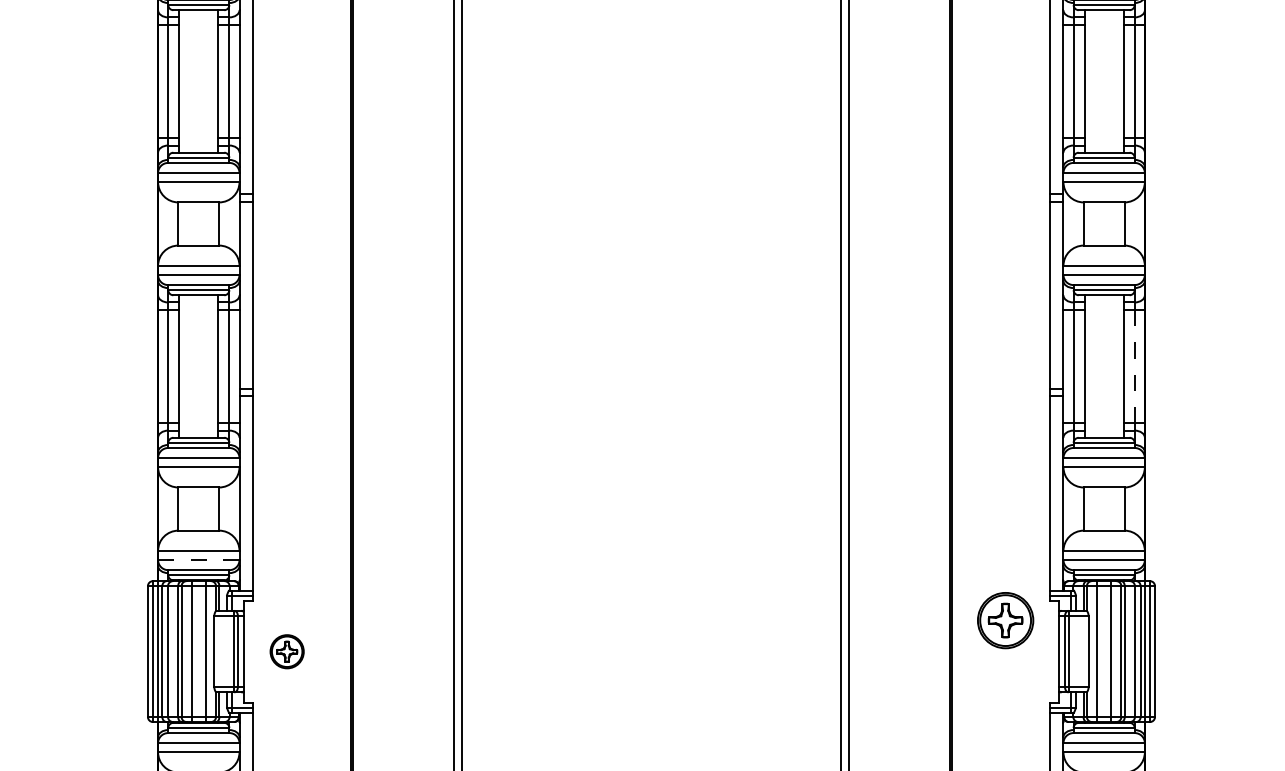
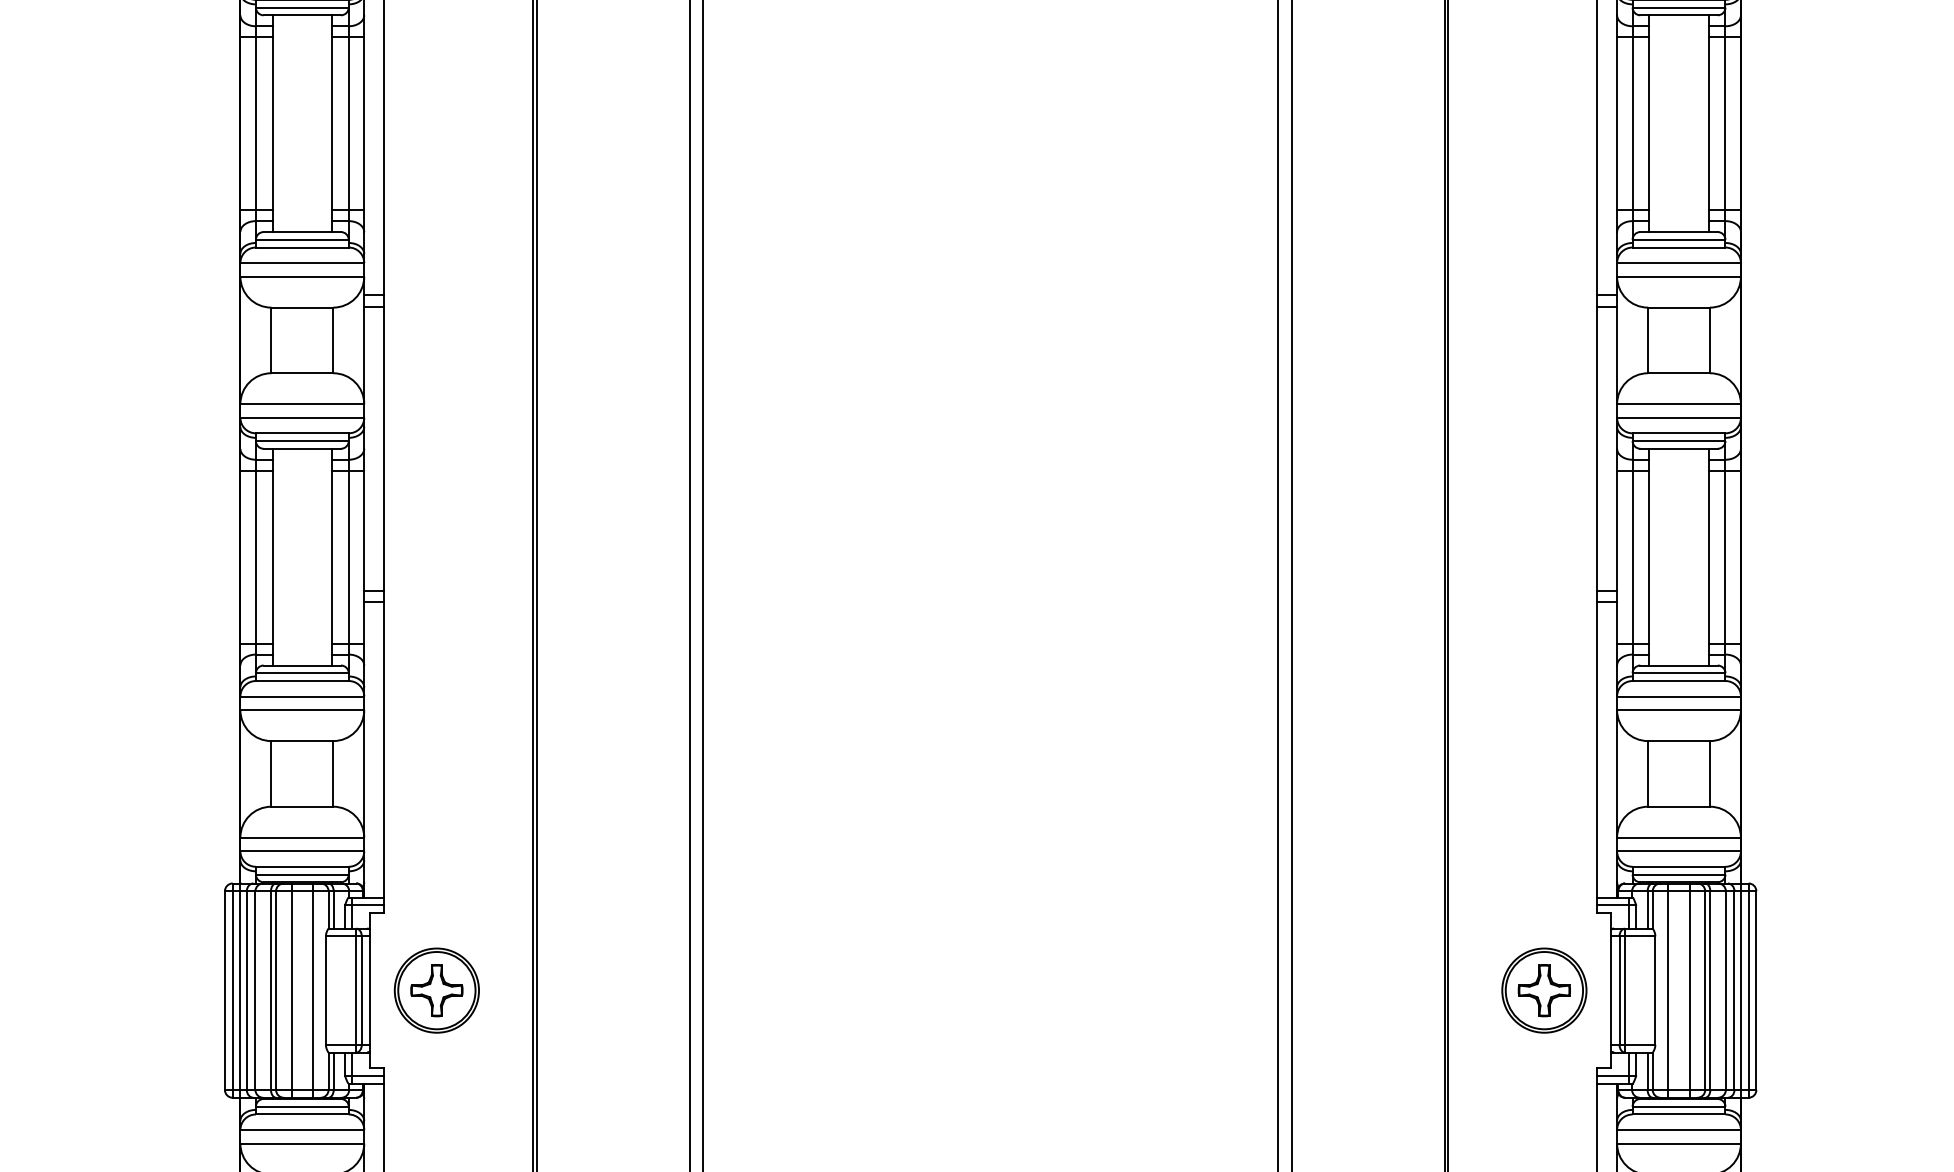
line: (1134, 366) -> (1725, 557), dashed -> solid
line: (198, 559) -> (301, 850), dashed -> solid
part: (1005, 620) -> (1544, 990), moved
part: (286, 651) -> (435, 990), size x1.67

